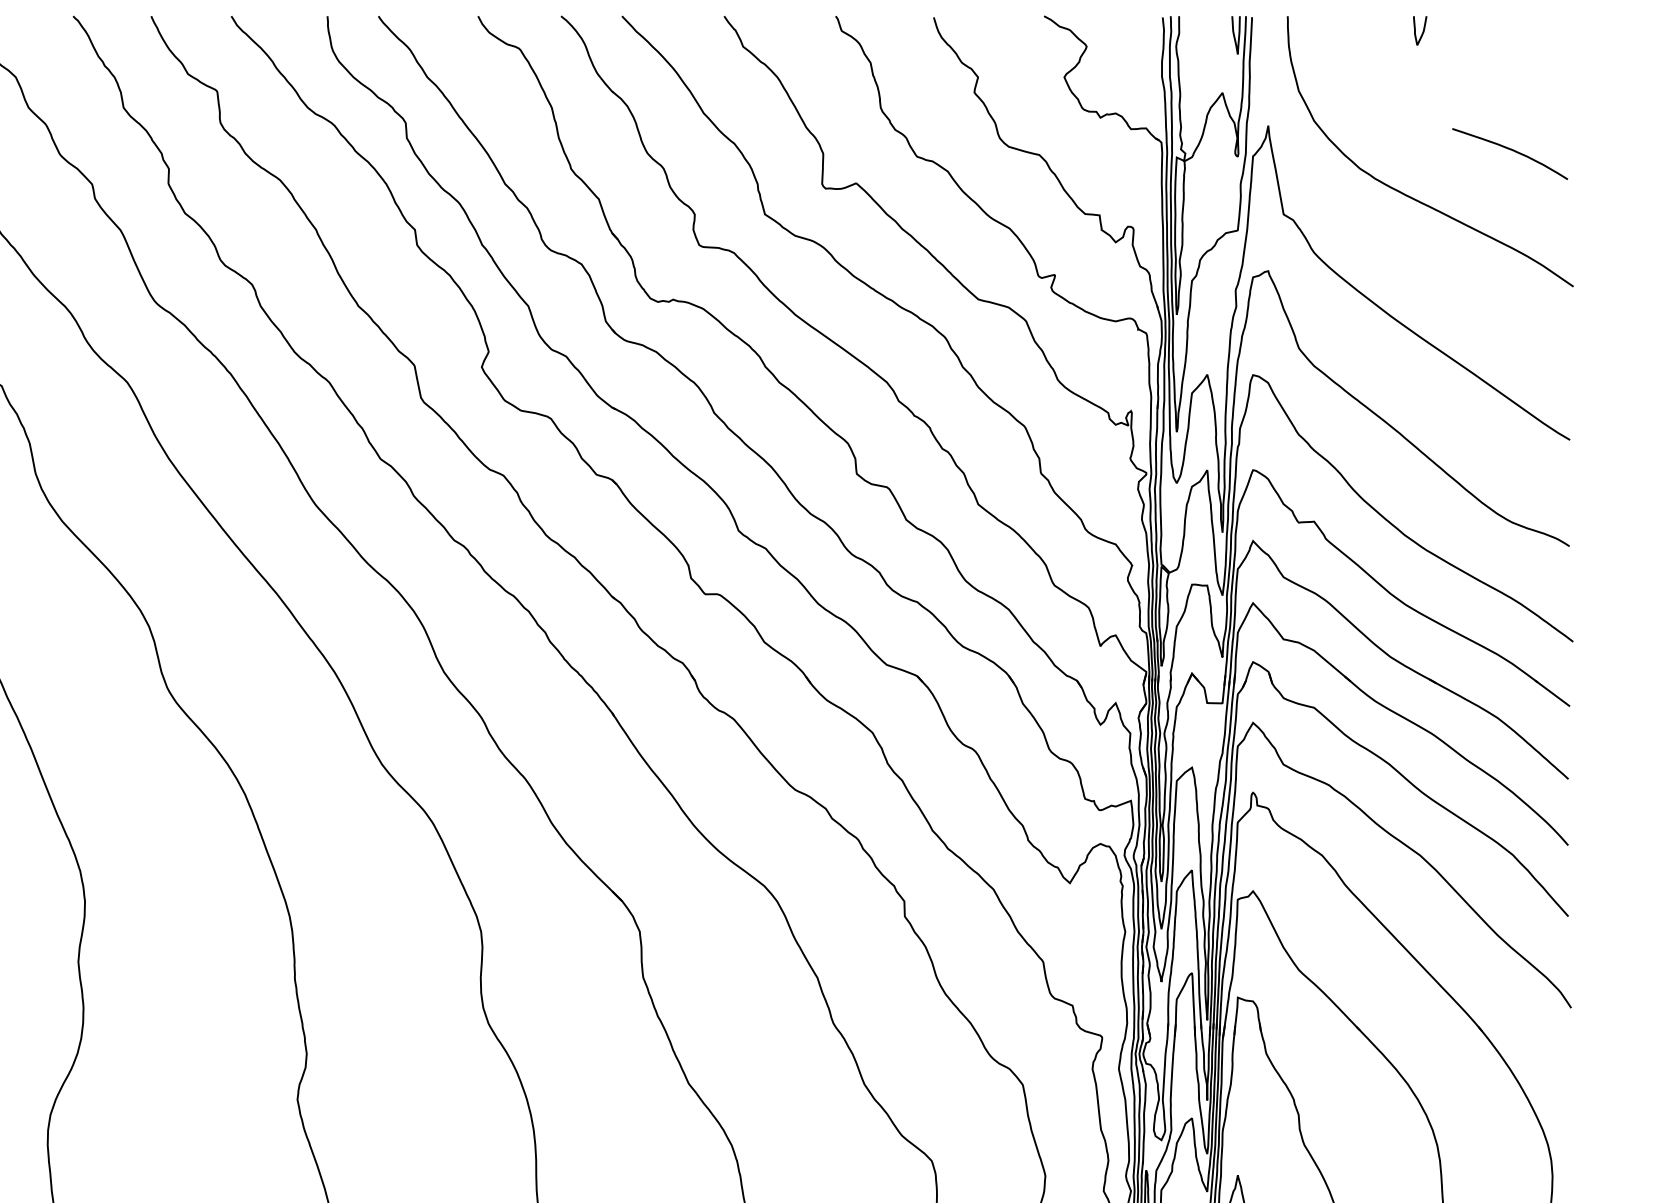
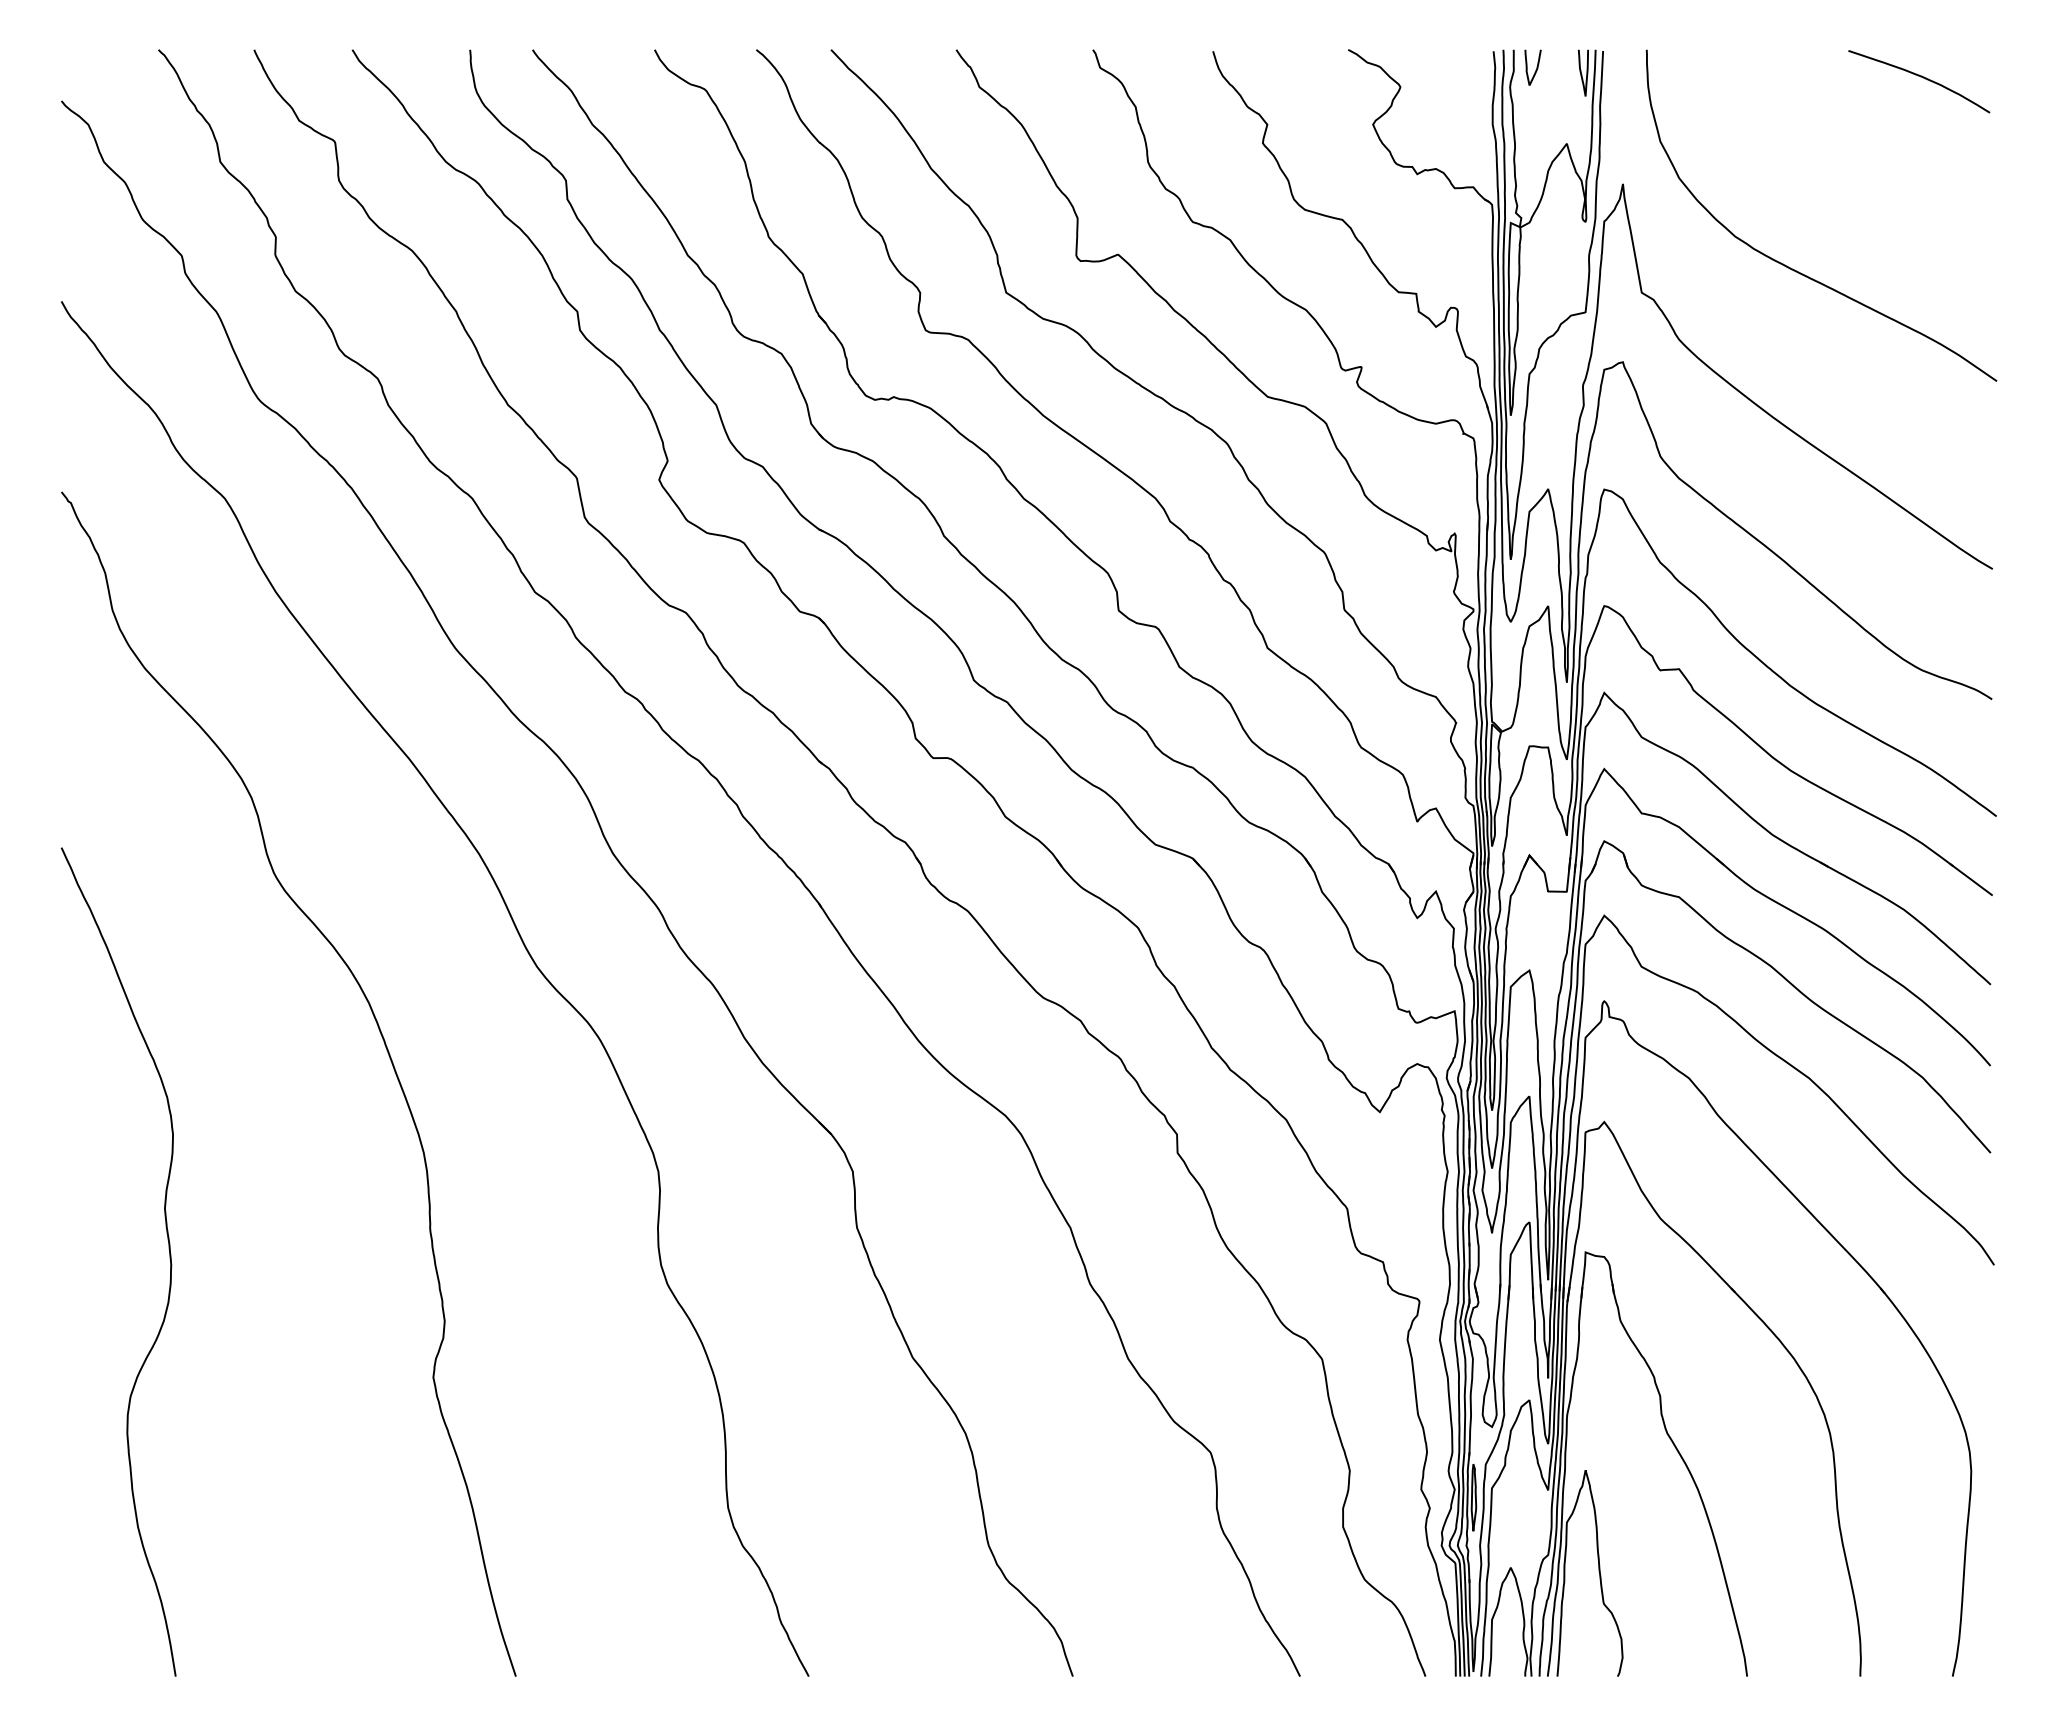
curve: (1422, 30) -> (1536, 67), moved
curve: (1511, 150) -> (1920, 77), moved

